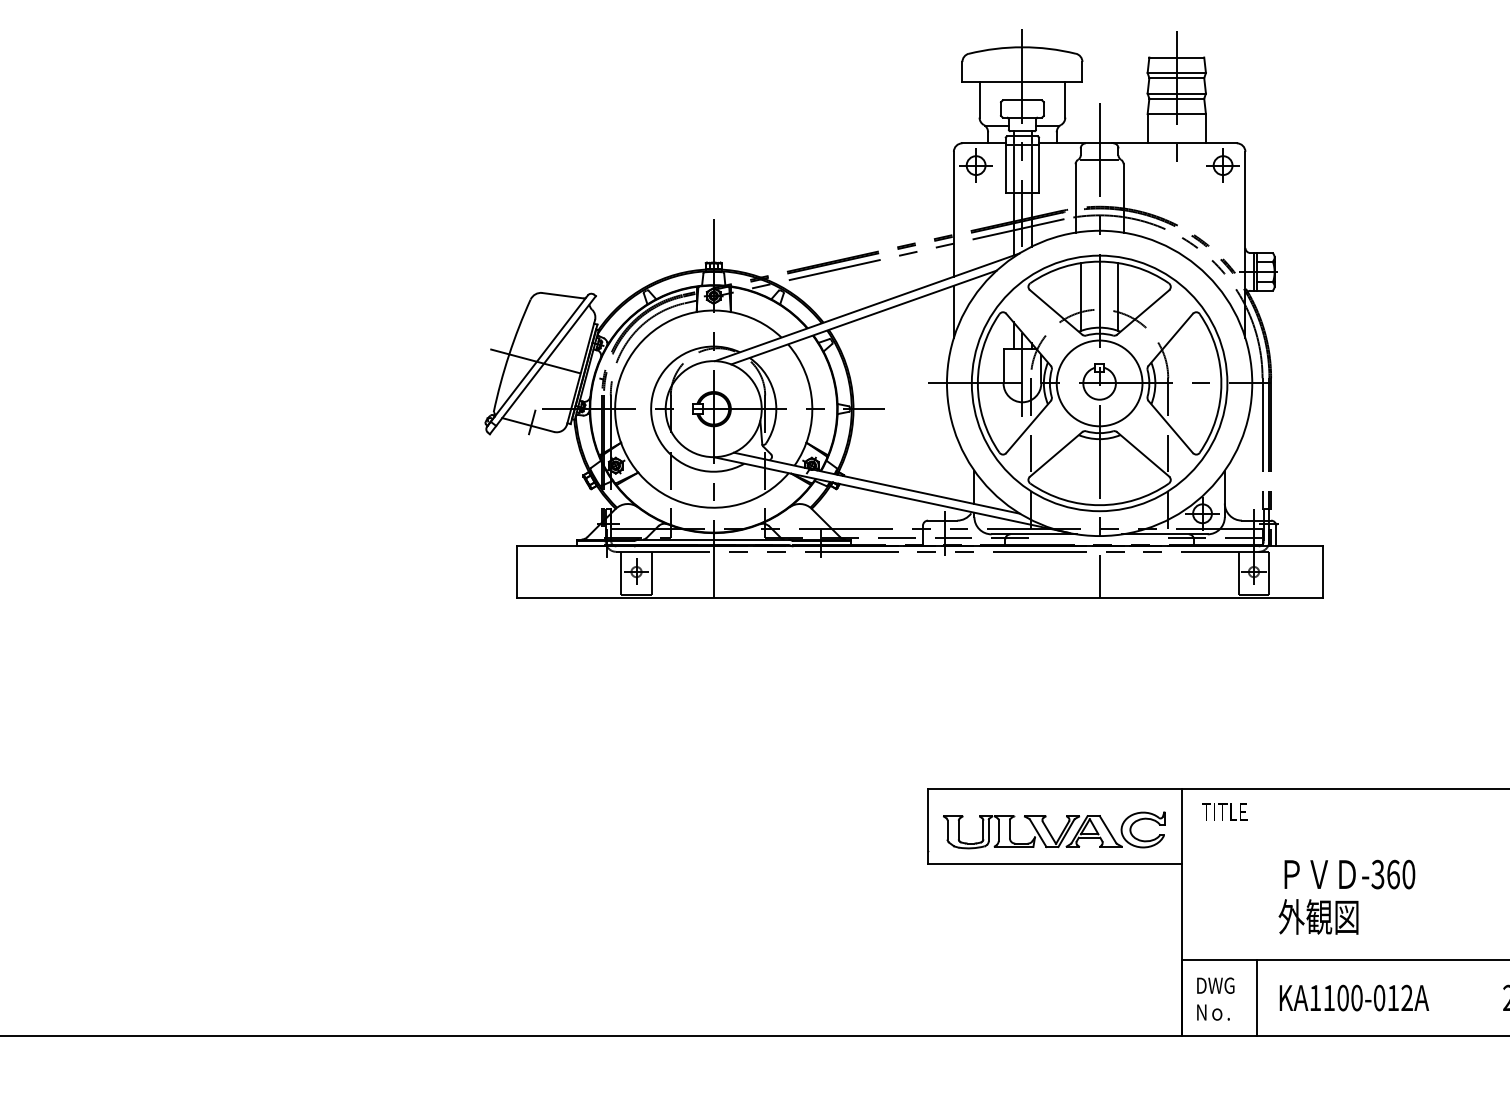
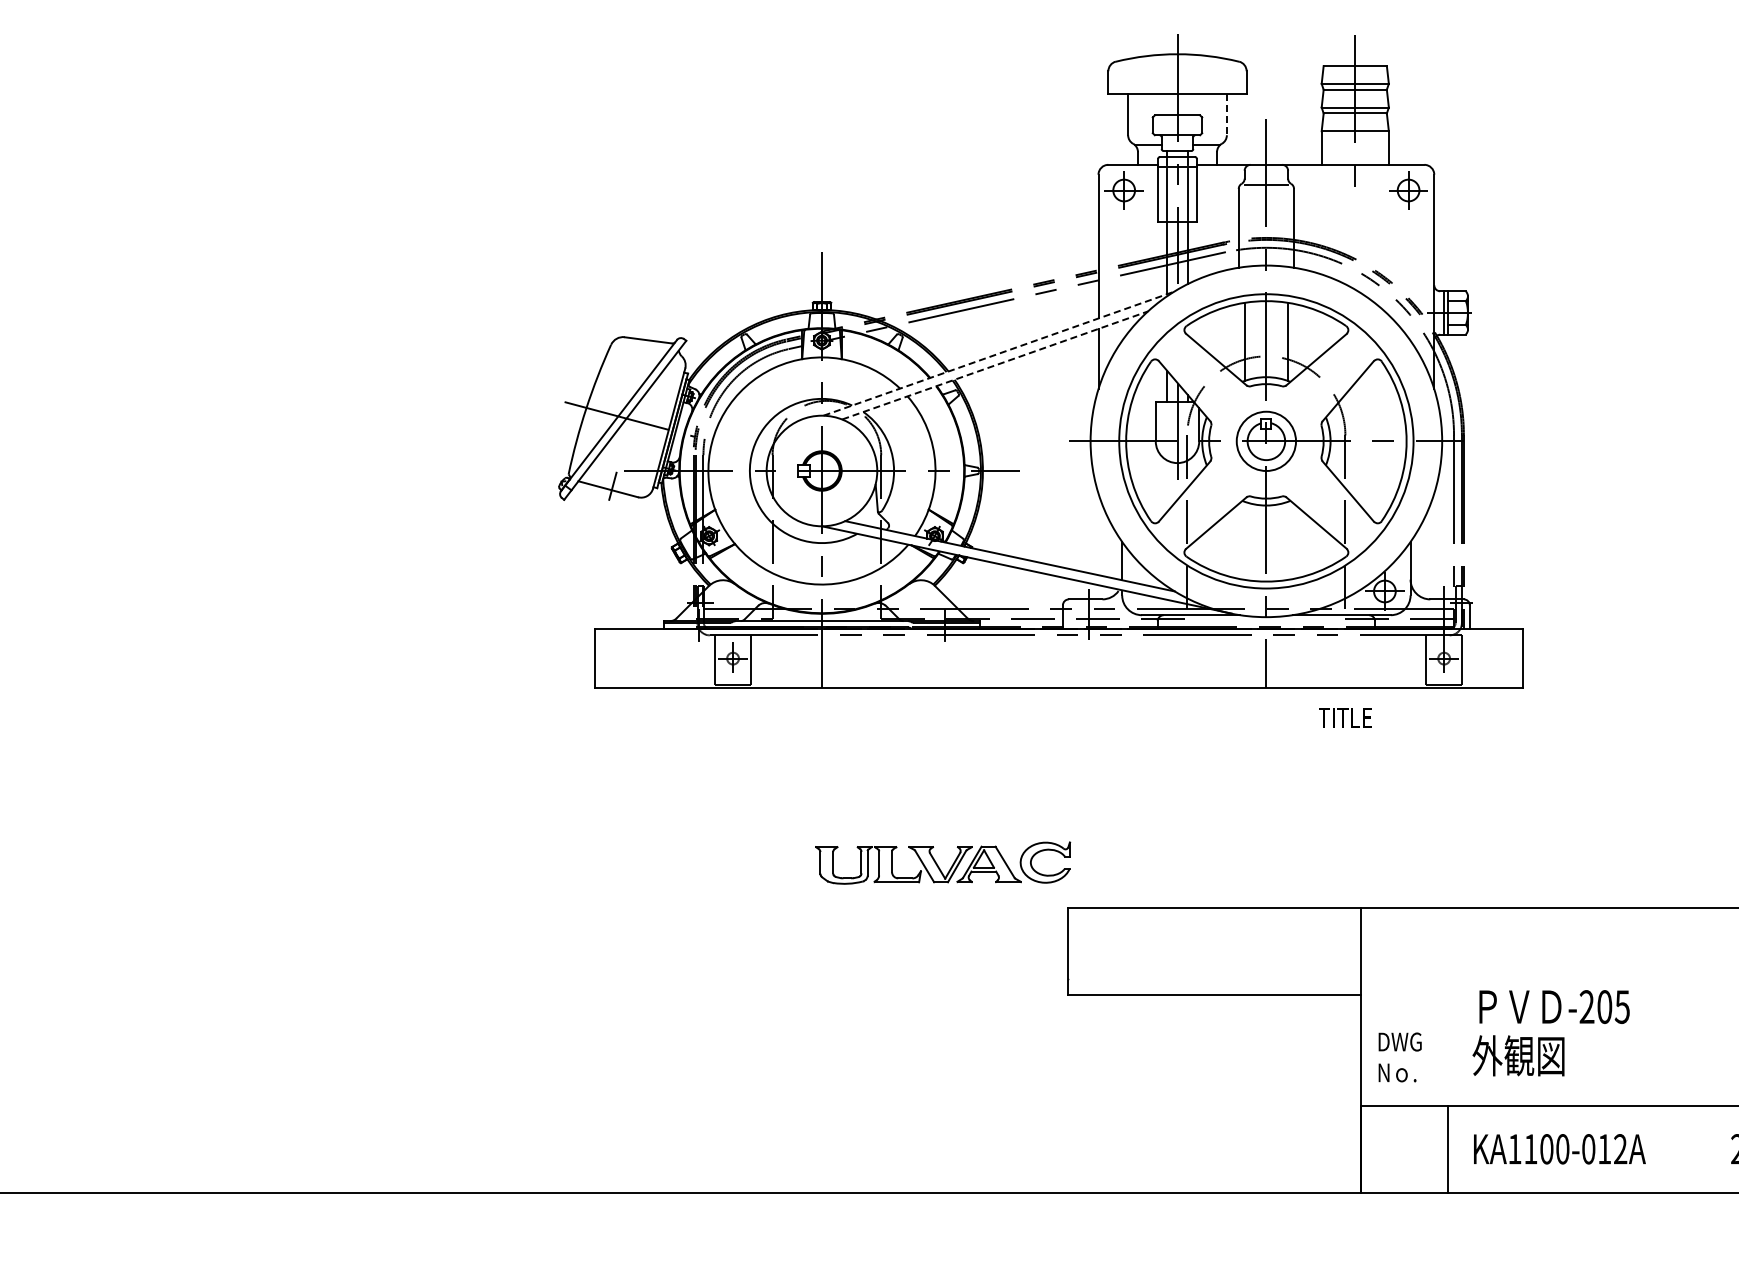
line: (1064, 99) -> (1226, 114), solid -> dashed
line: (867, 307) -> (999, 353), solid -> dashed
line: (864, 317) -> (995, 365), solid -> dashed
circle: (1099, 383) -> (1266, 441), size x0.6
text: (1224, 811) -> (1345, 717), moved
part: (1054, 829) -> (943, 862), moved
text: (1393, 874) -> (1604, 1007), -360 -> -205
text: (1215, 999) -> (1399, 1057), moved

